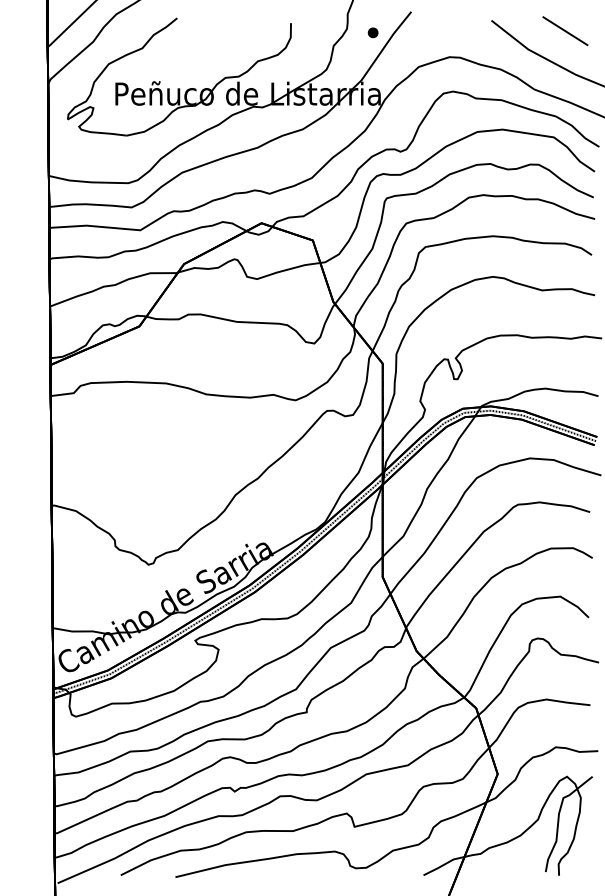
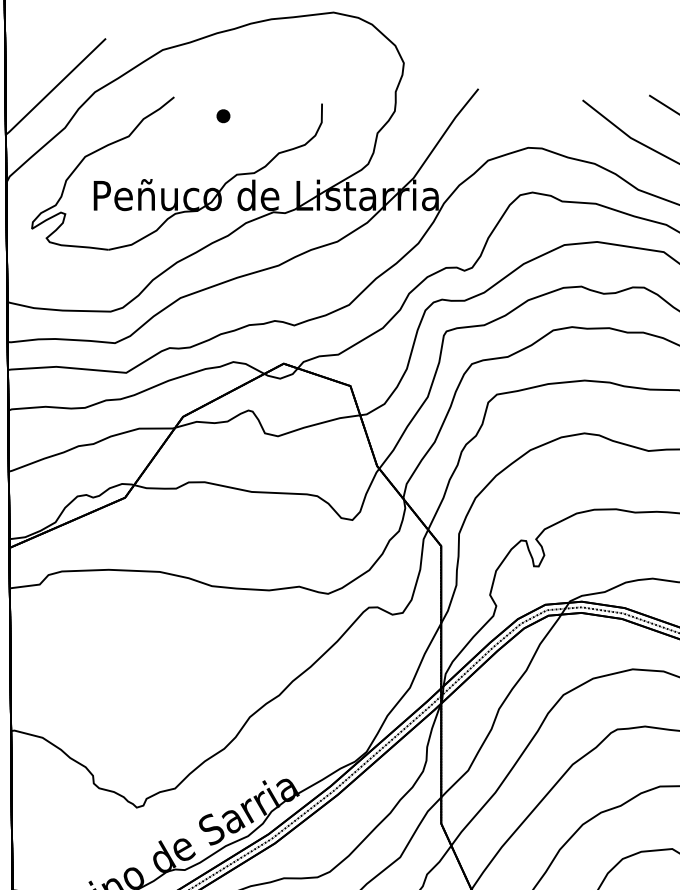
part: (372, 32) -> (222, 115), moved

